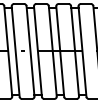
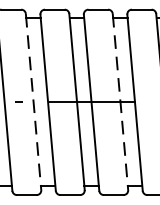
line: (30, 51) -> (33, 102), solid -> dashed
line: (75, 51) -> (121, 102), solid -> dashed

